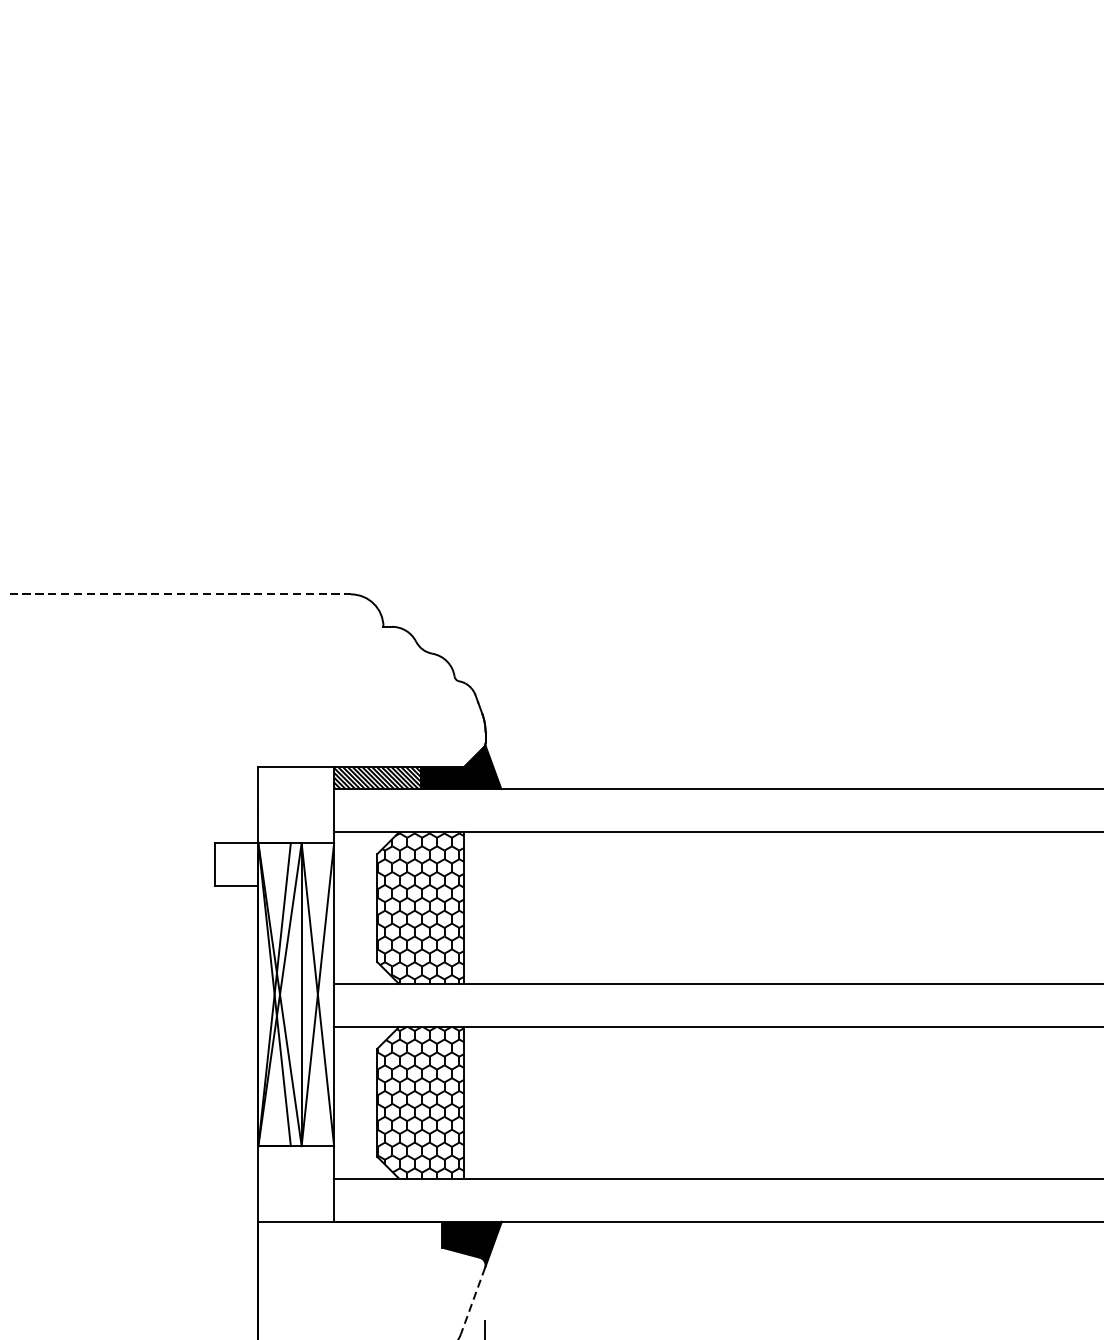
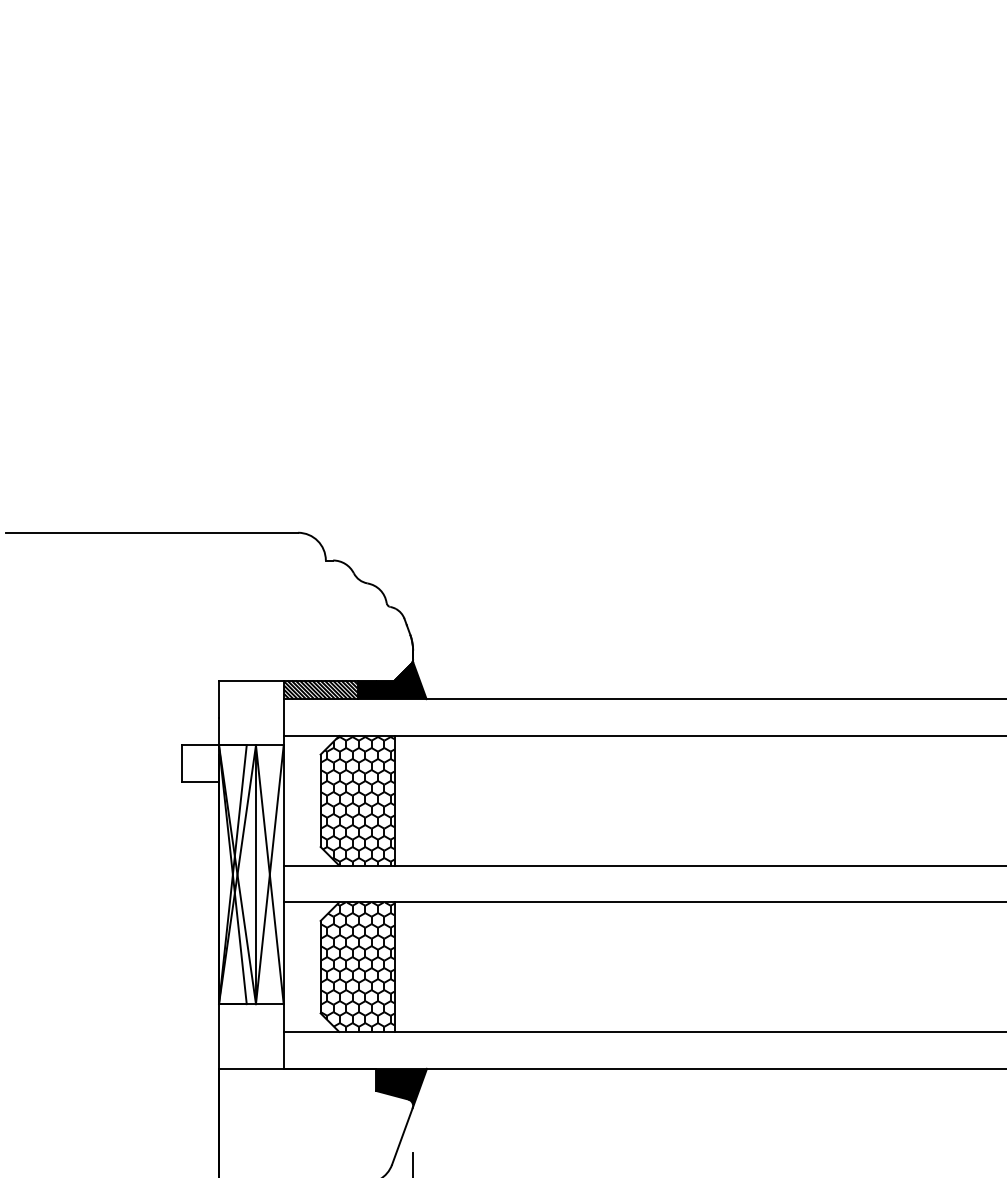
line: (180, 594) -> (152, 532), dashed -> solid
line: (473, 1301) -> (402, 1136), dashed -> solid

